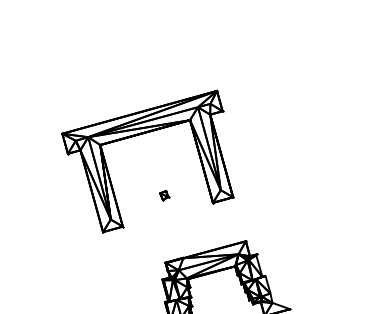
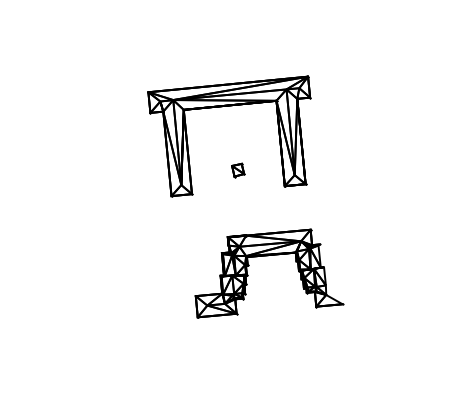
part: (164, 195) -> (238, 170), size x1.6

